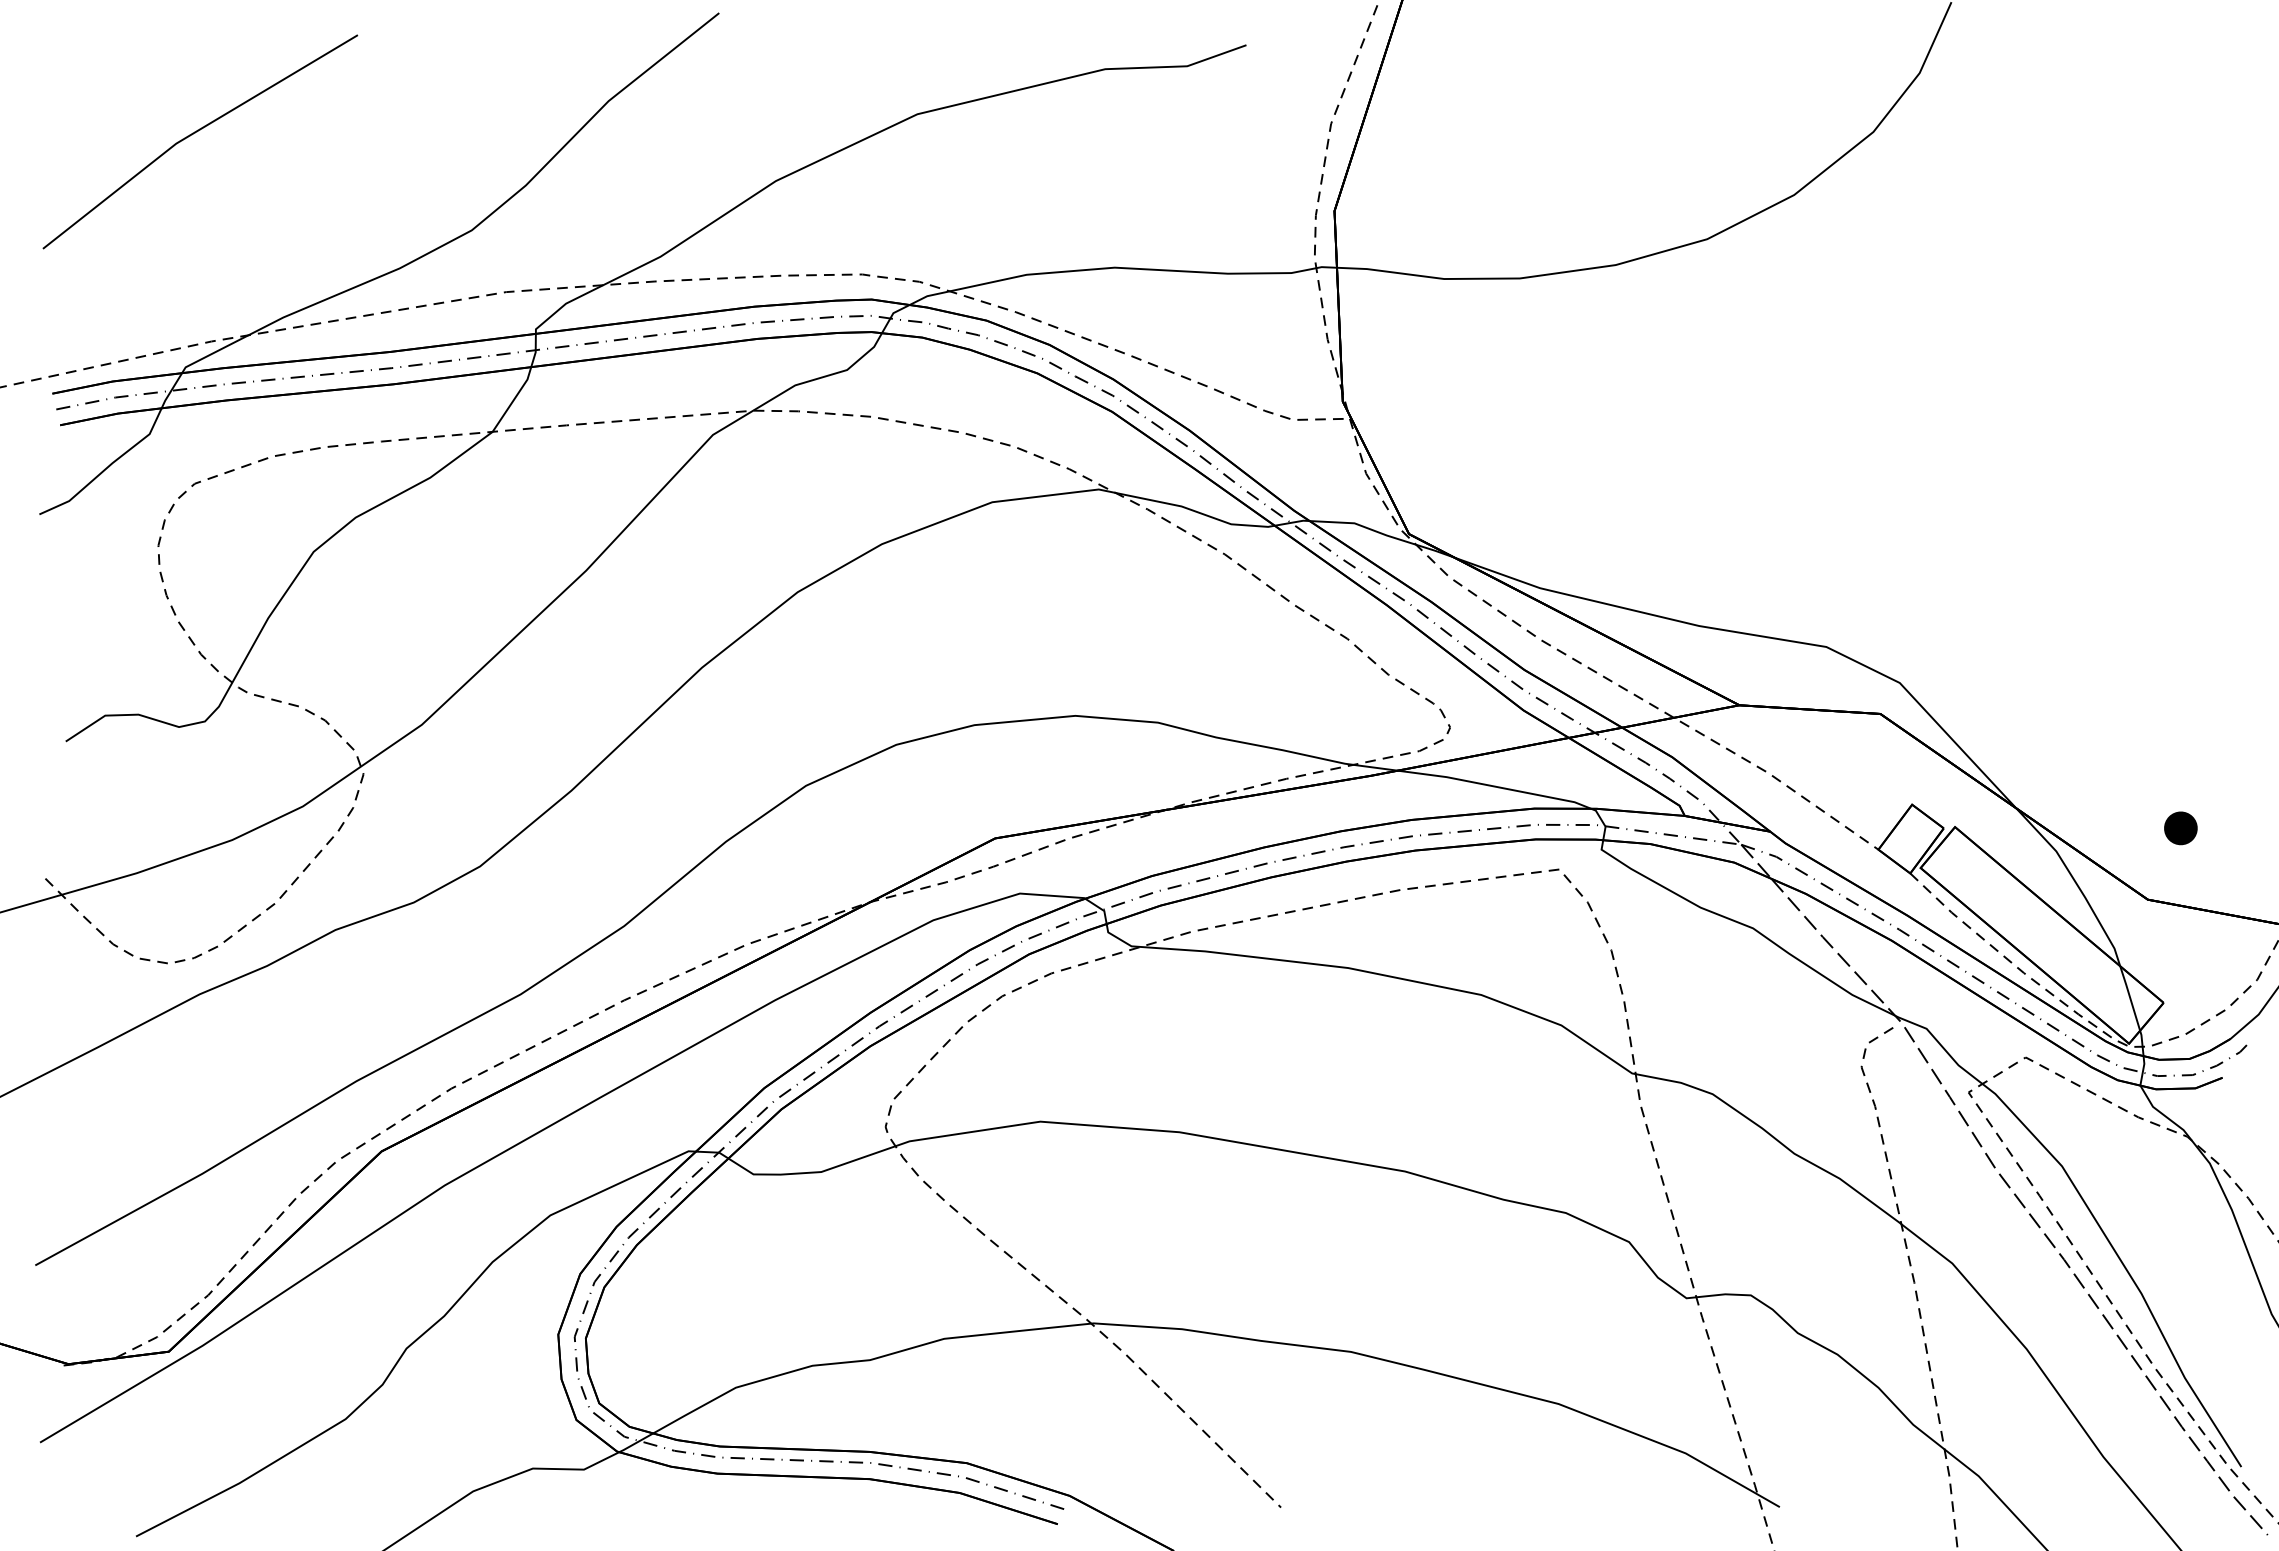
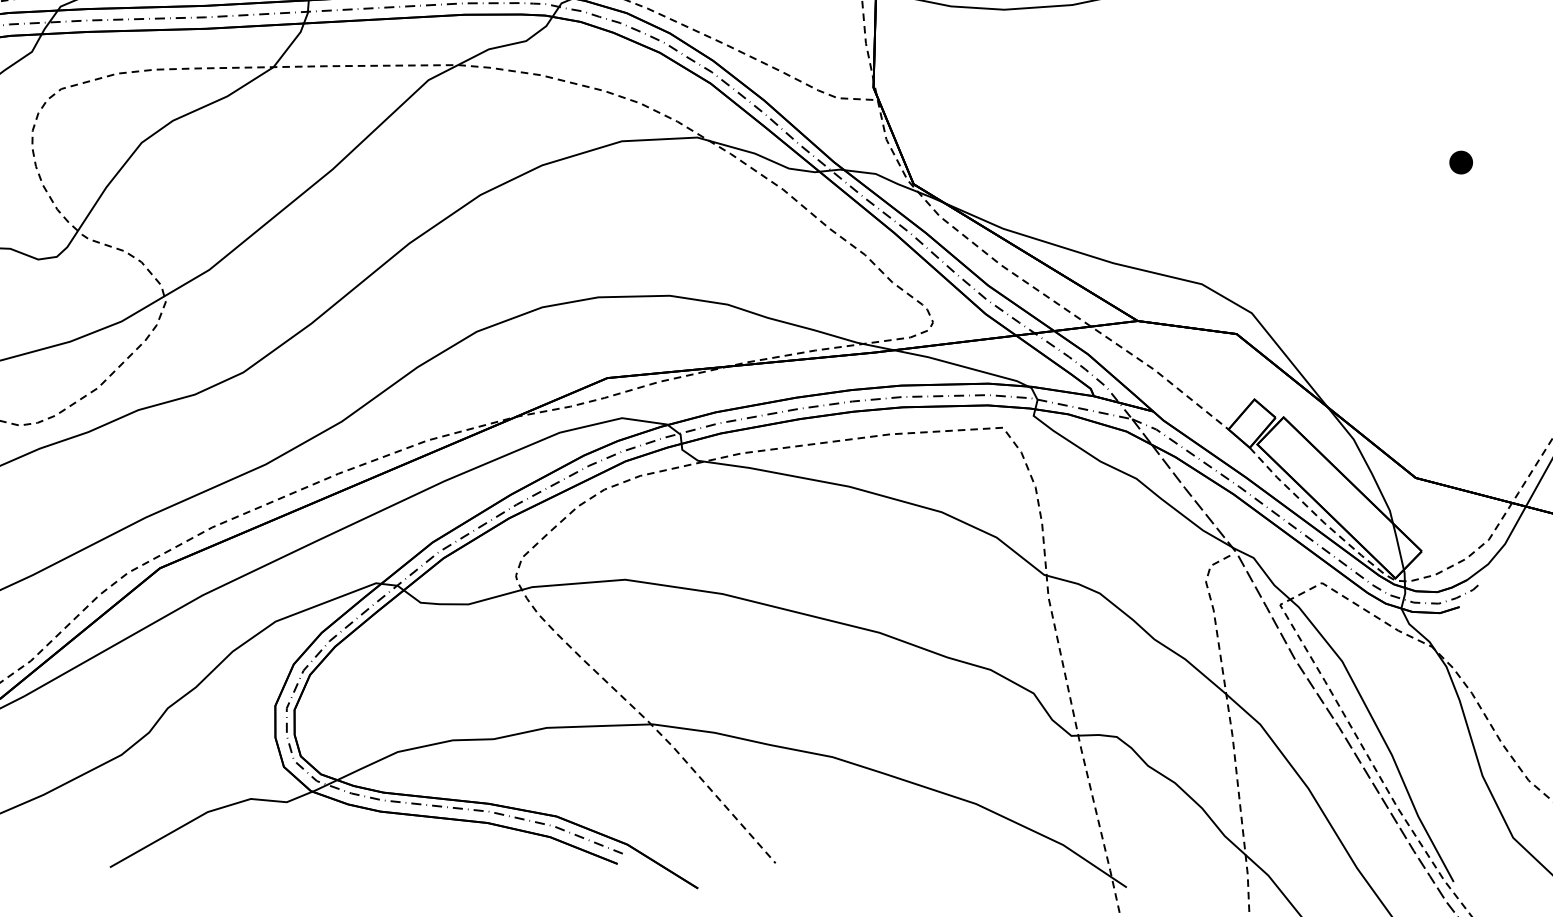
part: (2180, 828) -> (1460, 162), moved

